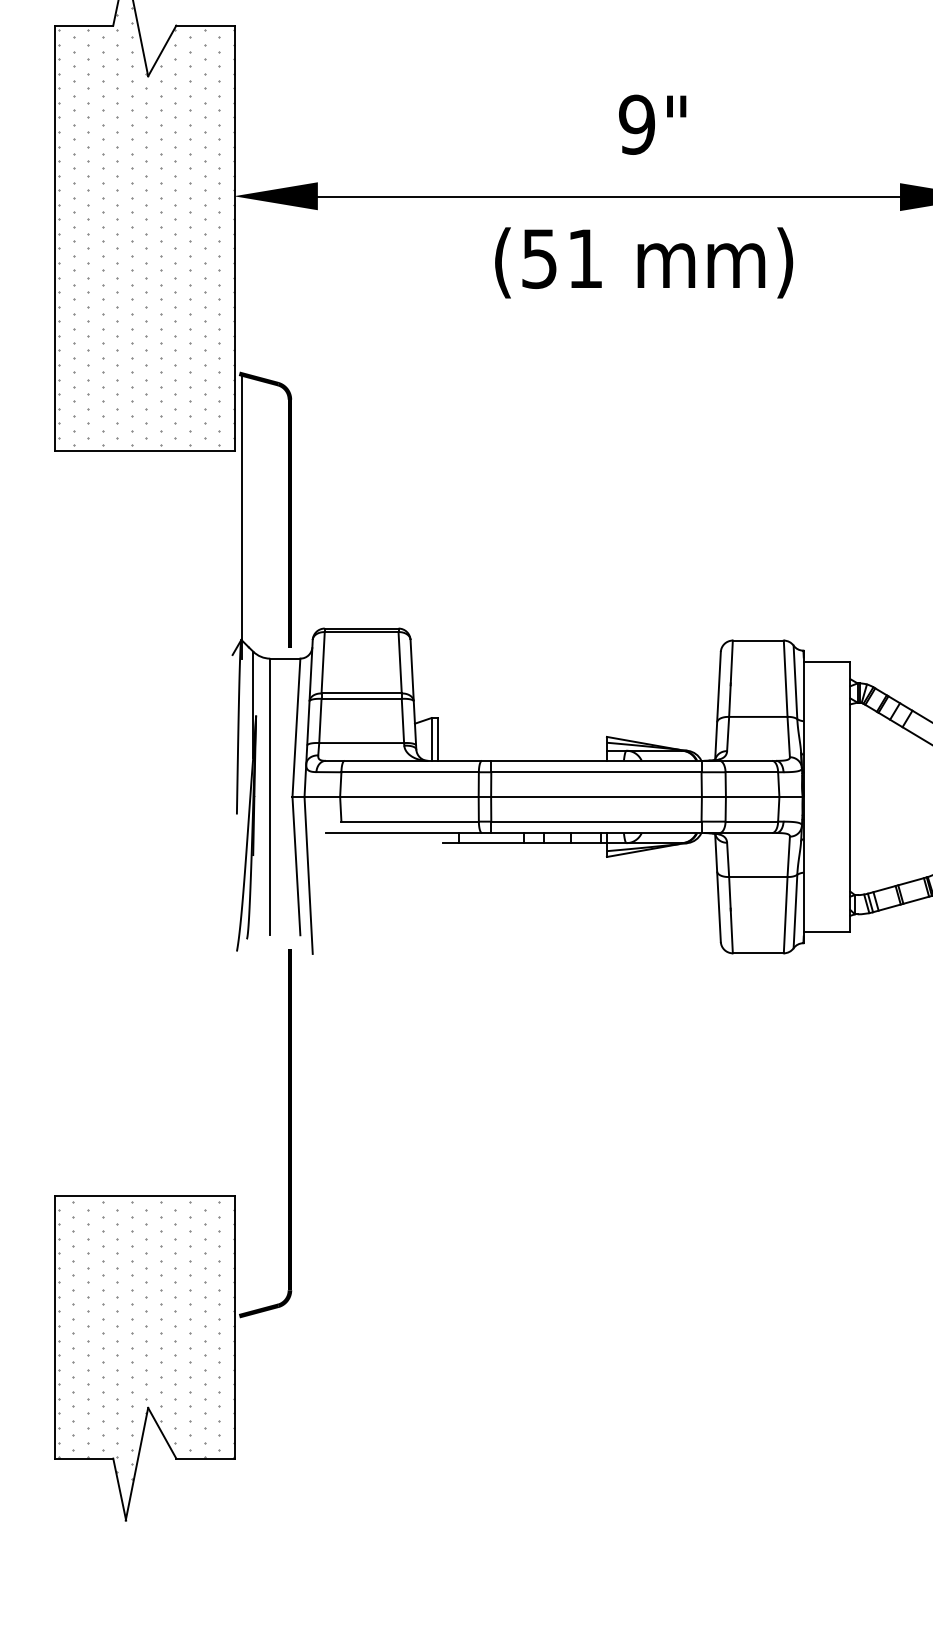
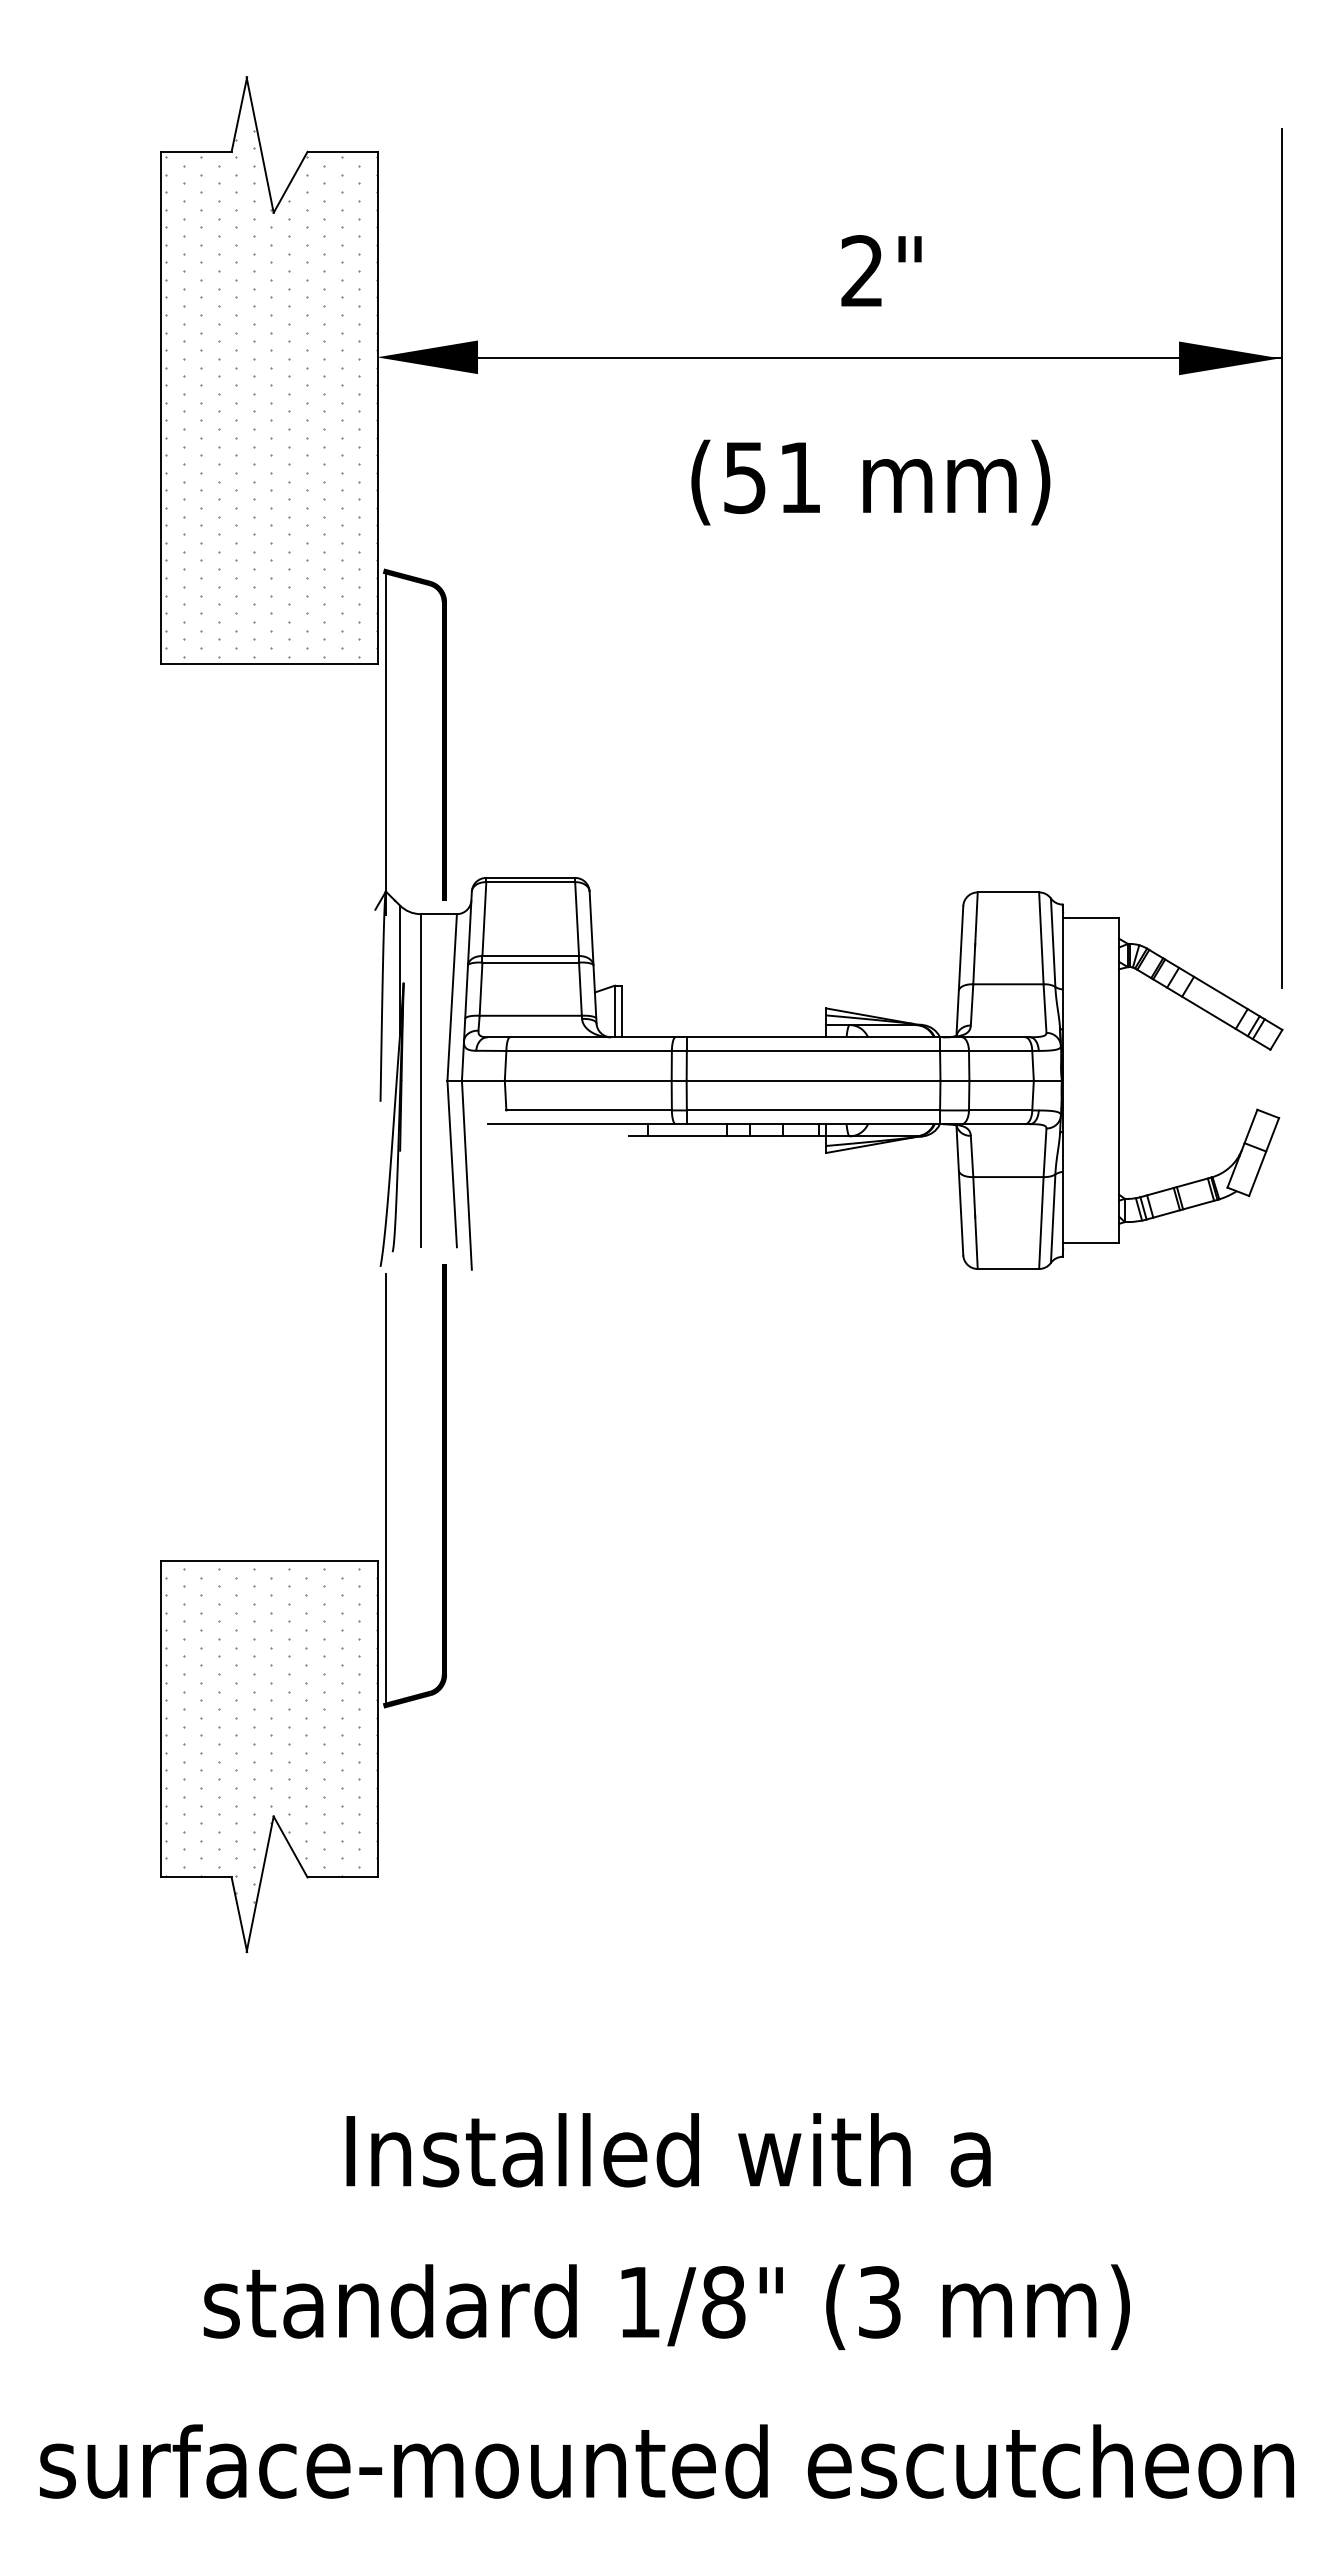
text: (637, 124) -> (862, 271), 9" -> 2"
text: (643, 262) -> (870, 482), moved
line: (241, 1136) -> (386, 1489), added

